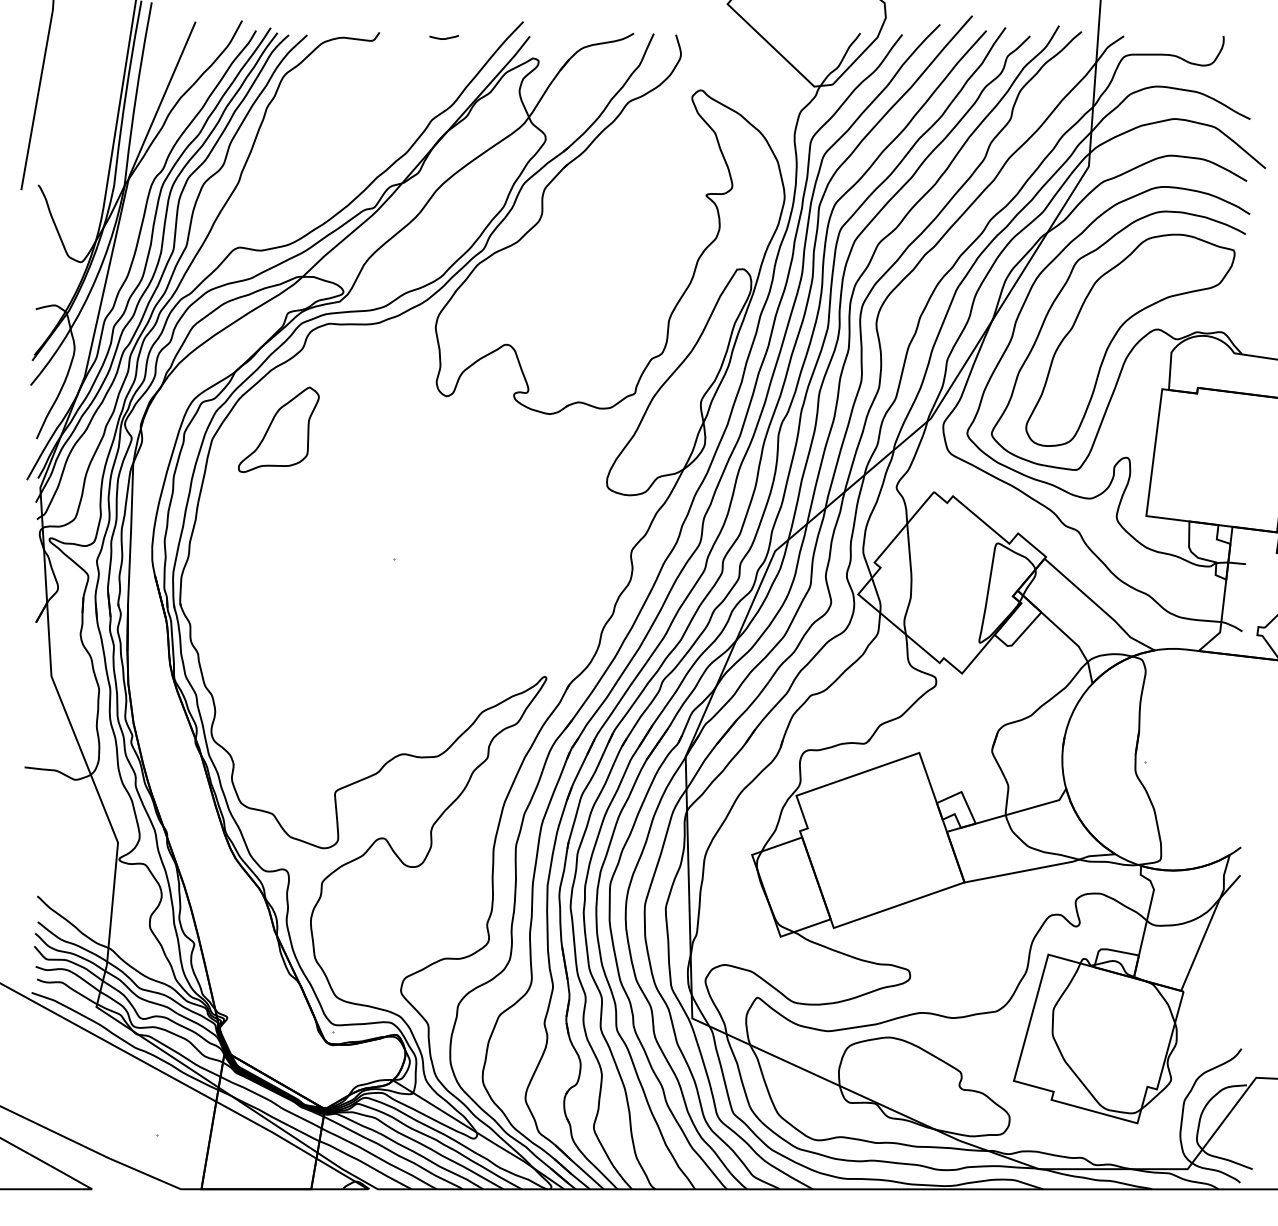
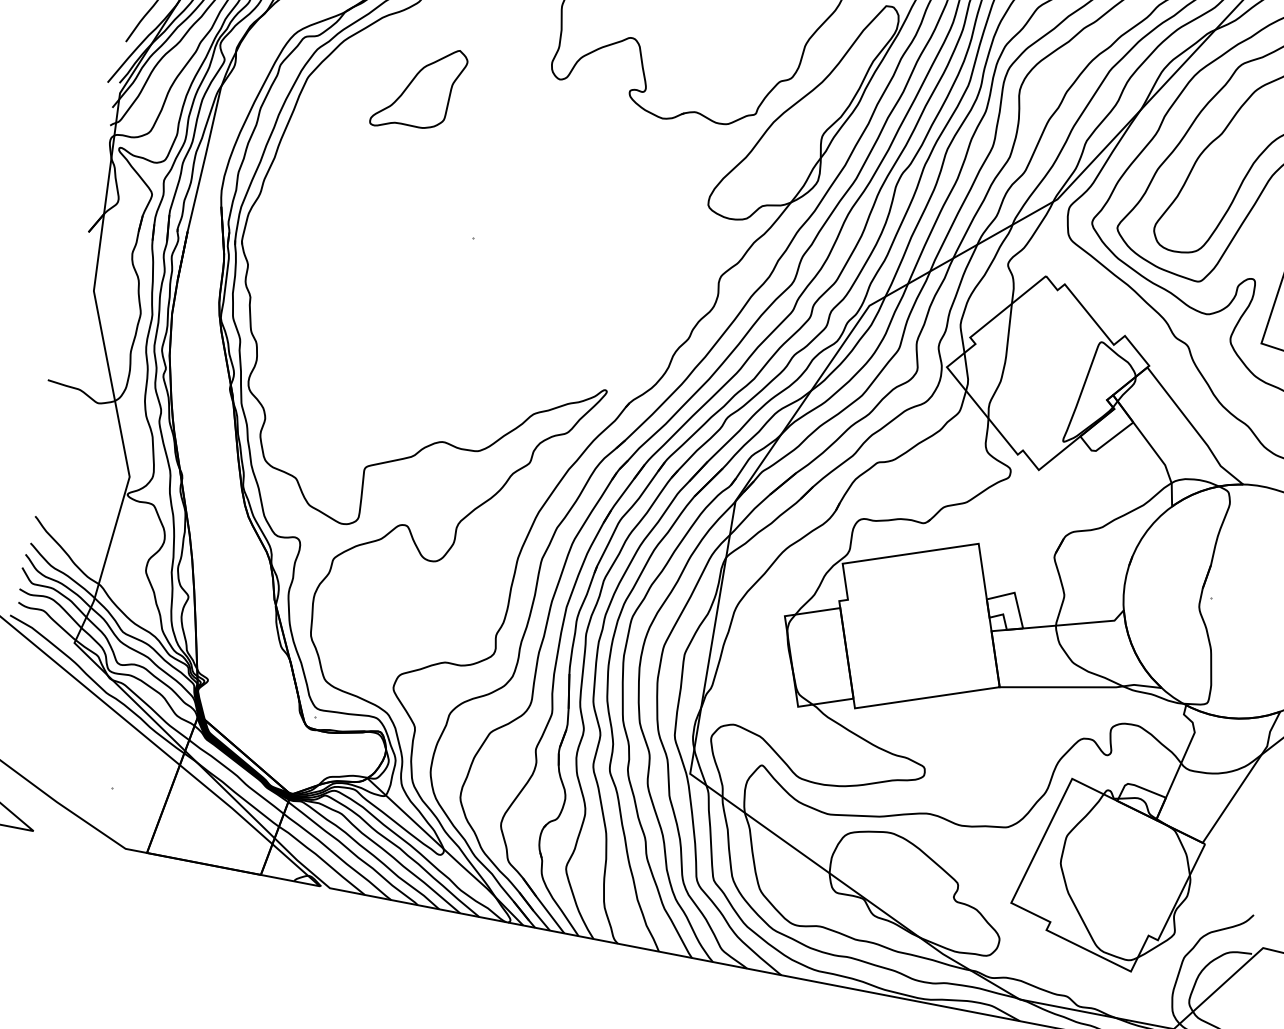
part: (278, 429) -> (419, 88), moved

